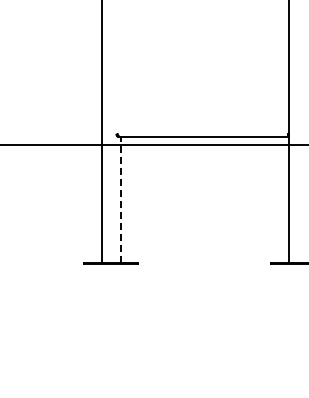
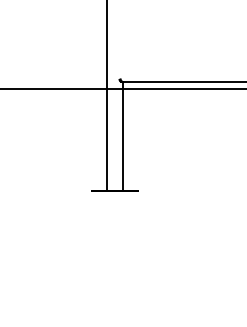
line: (120, 199) -> (123, 135), dashed -> solid

